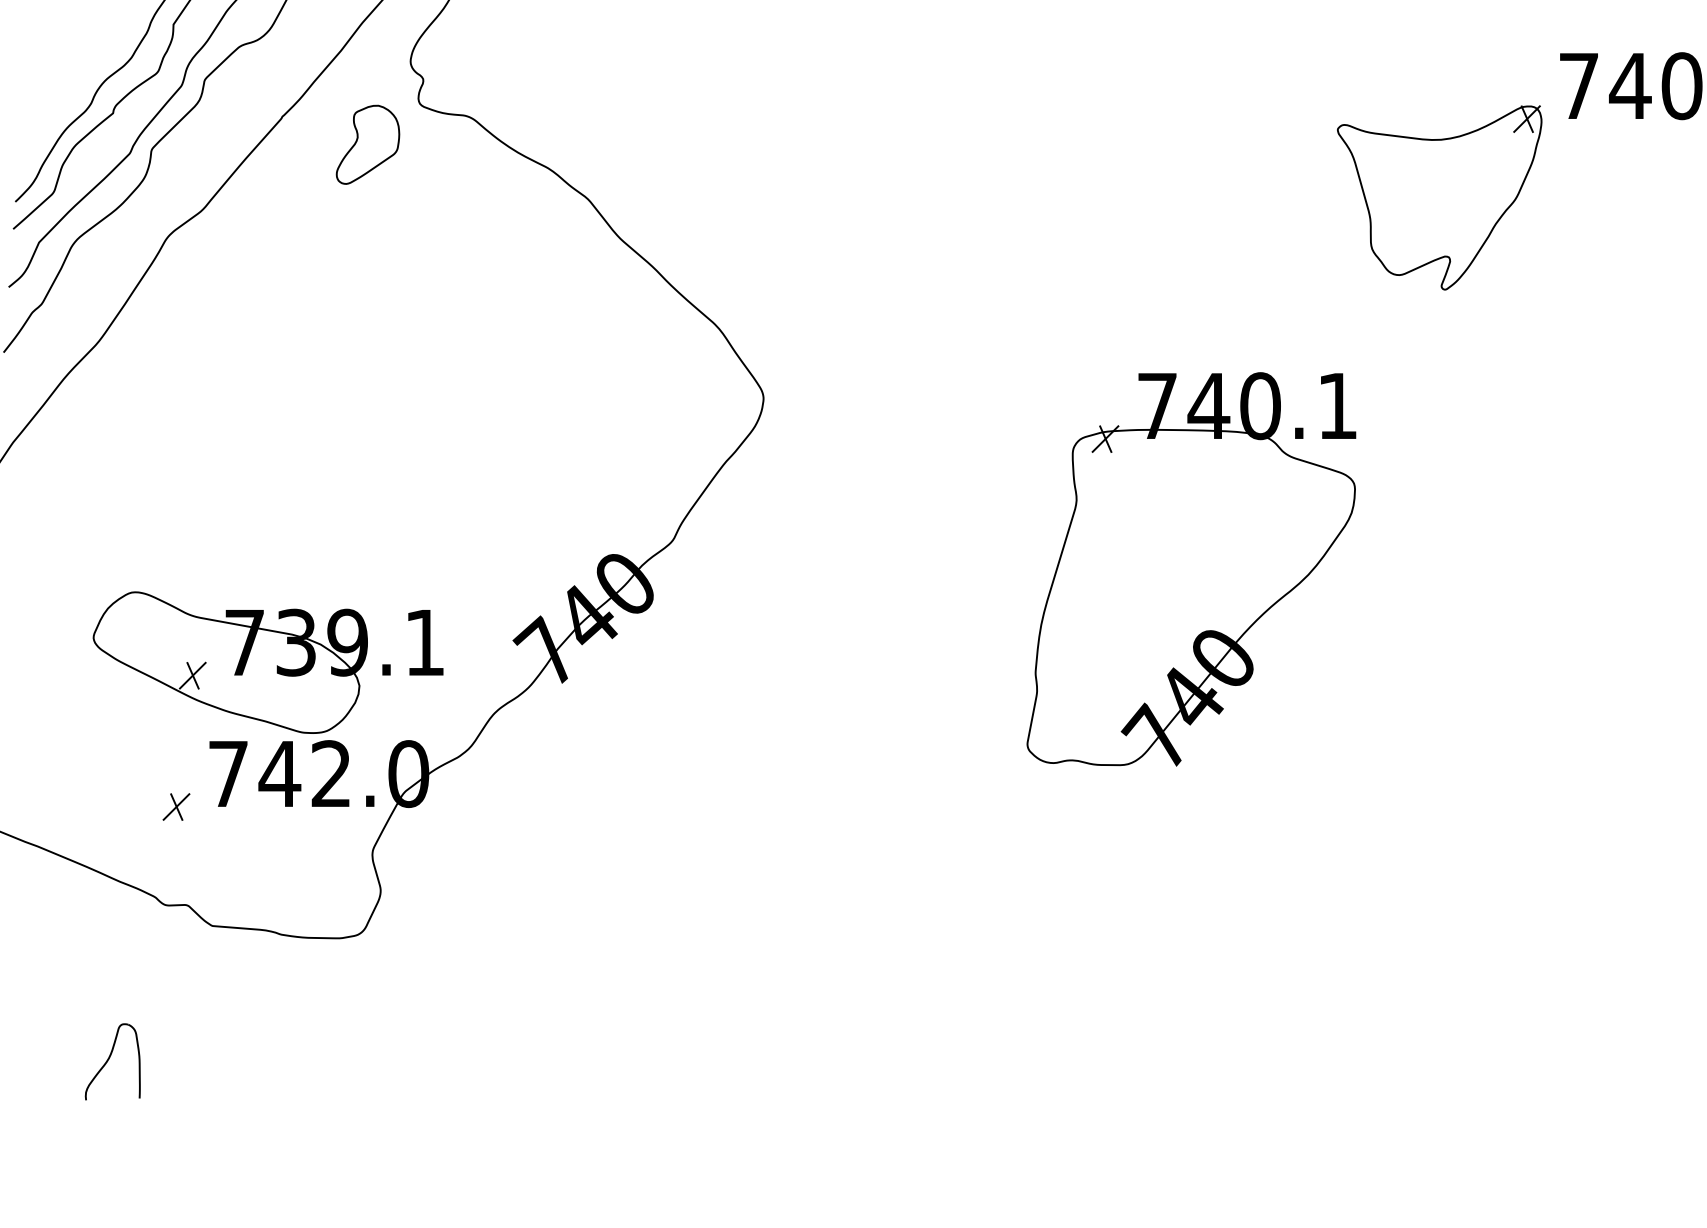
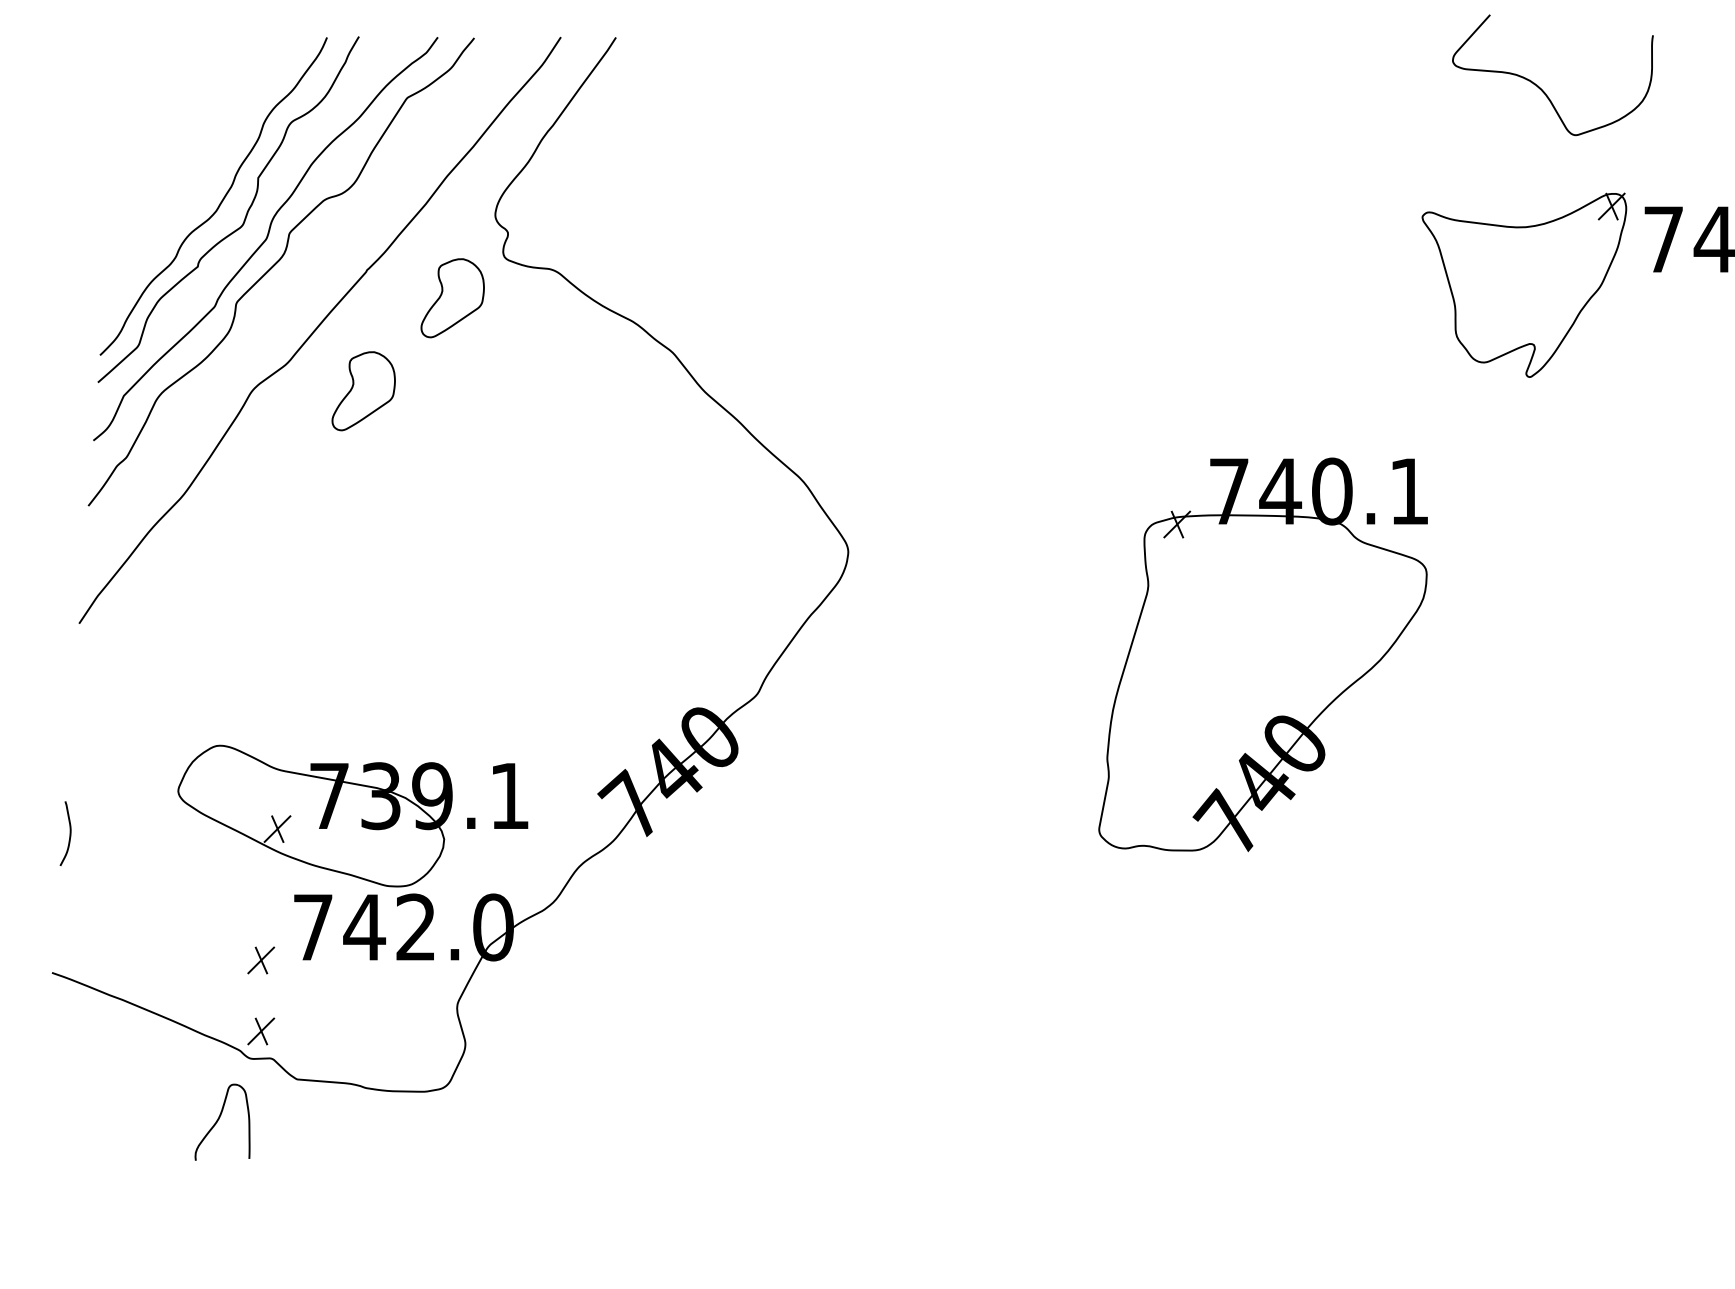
part: (1439, 197) -> (1524, 284), moved
part: (278, 238) -> (363, 391), added
part: (1190, 569) -> (1262, 654), moved
part: (176, 878) -> (261, 1031), added
part: (112, 1061) -> (222, 1121), moved

